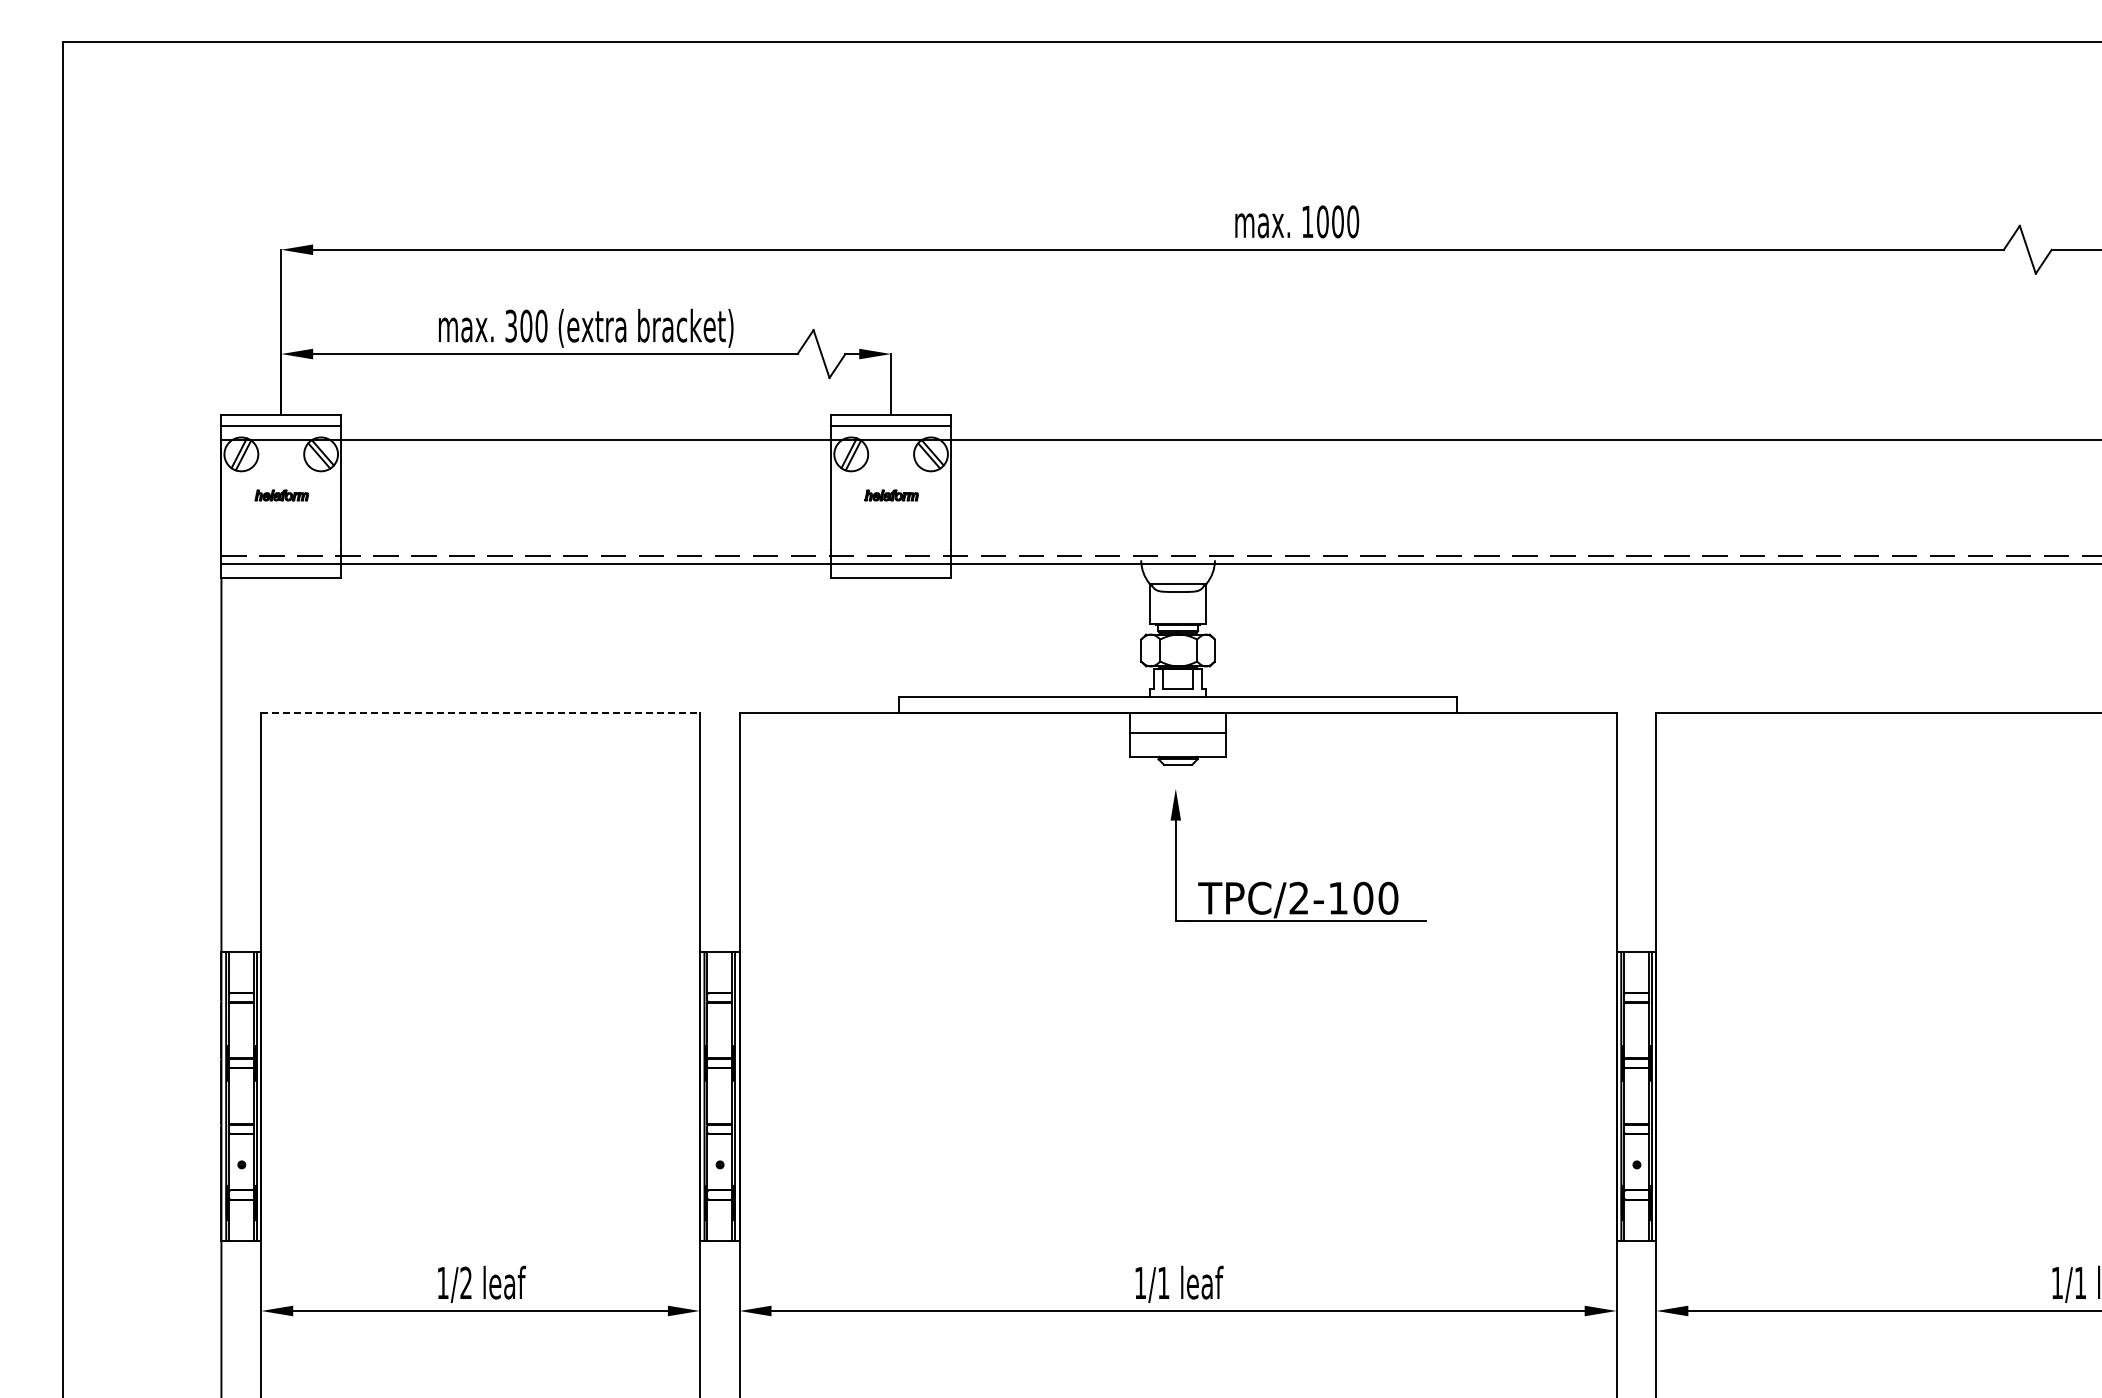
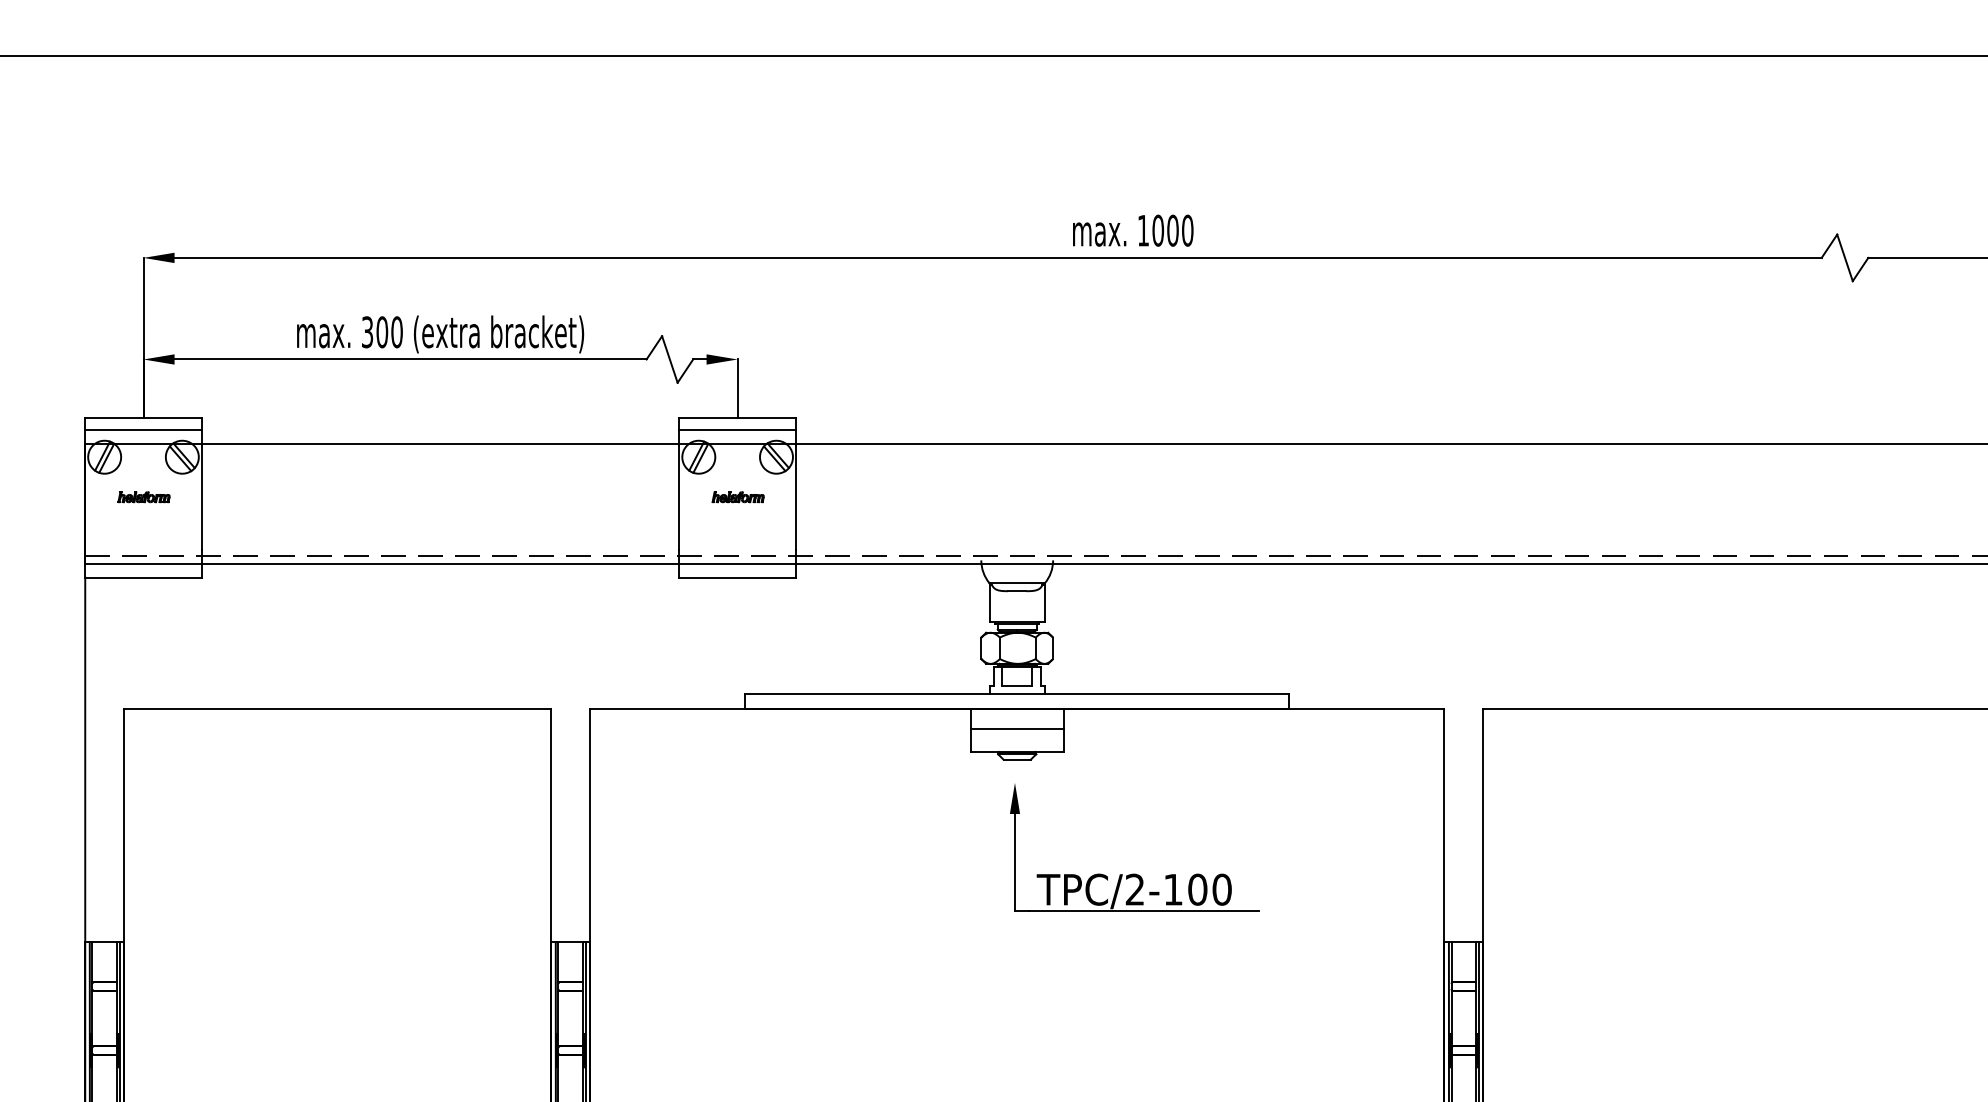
line: (481, 713) -> (338, 709), dashed -> solid

